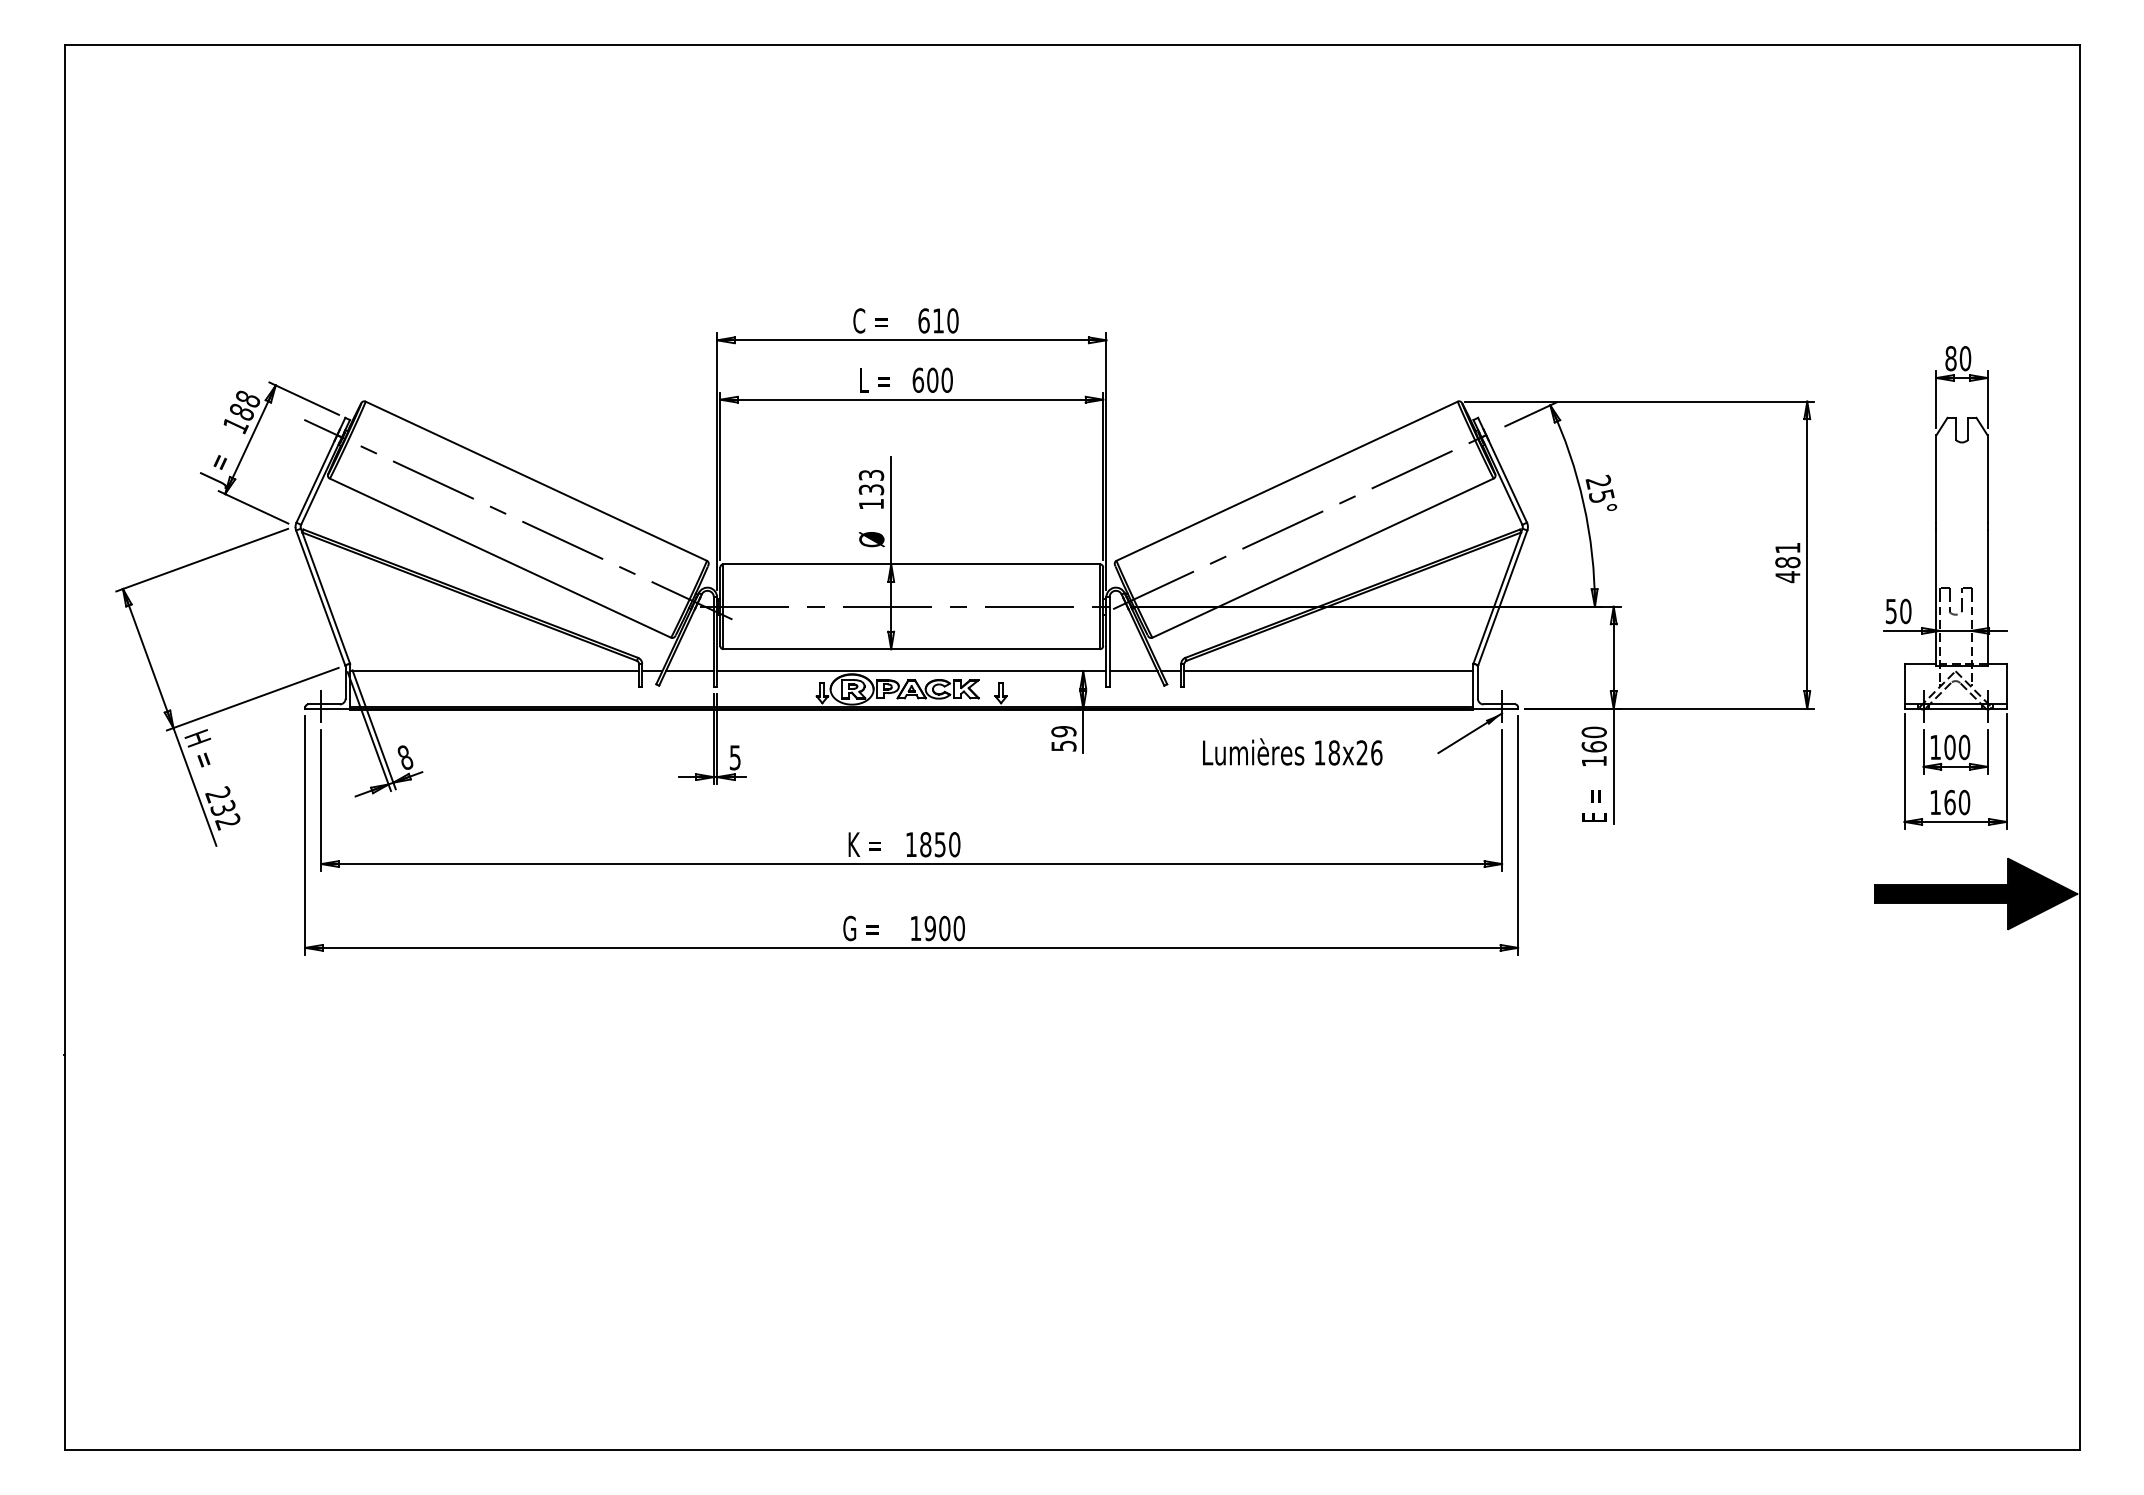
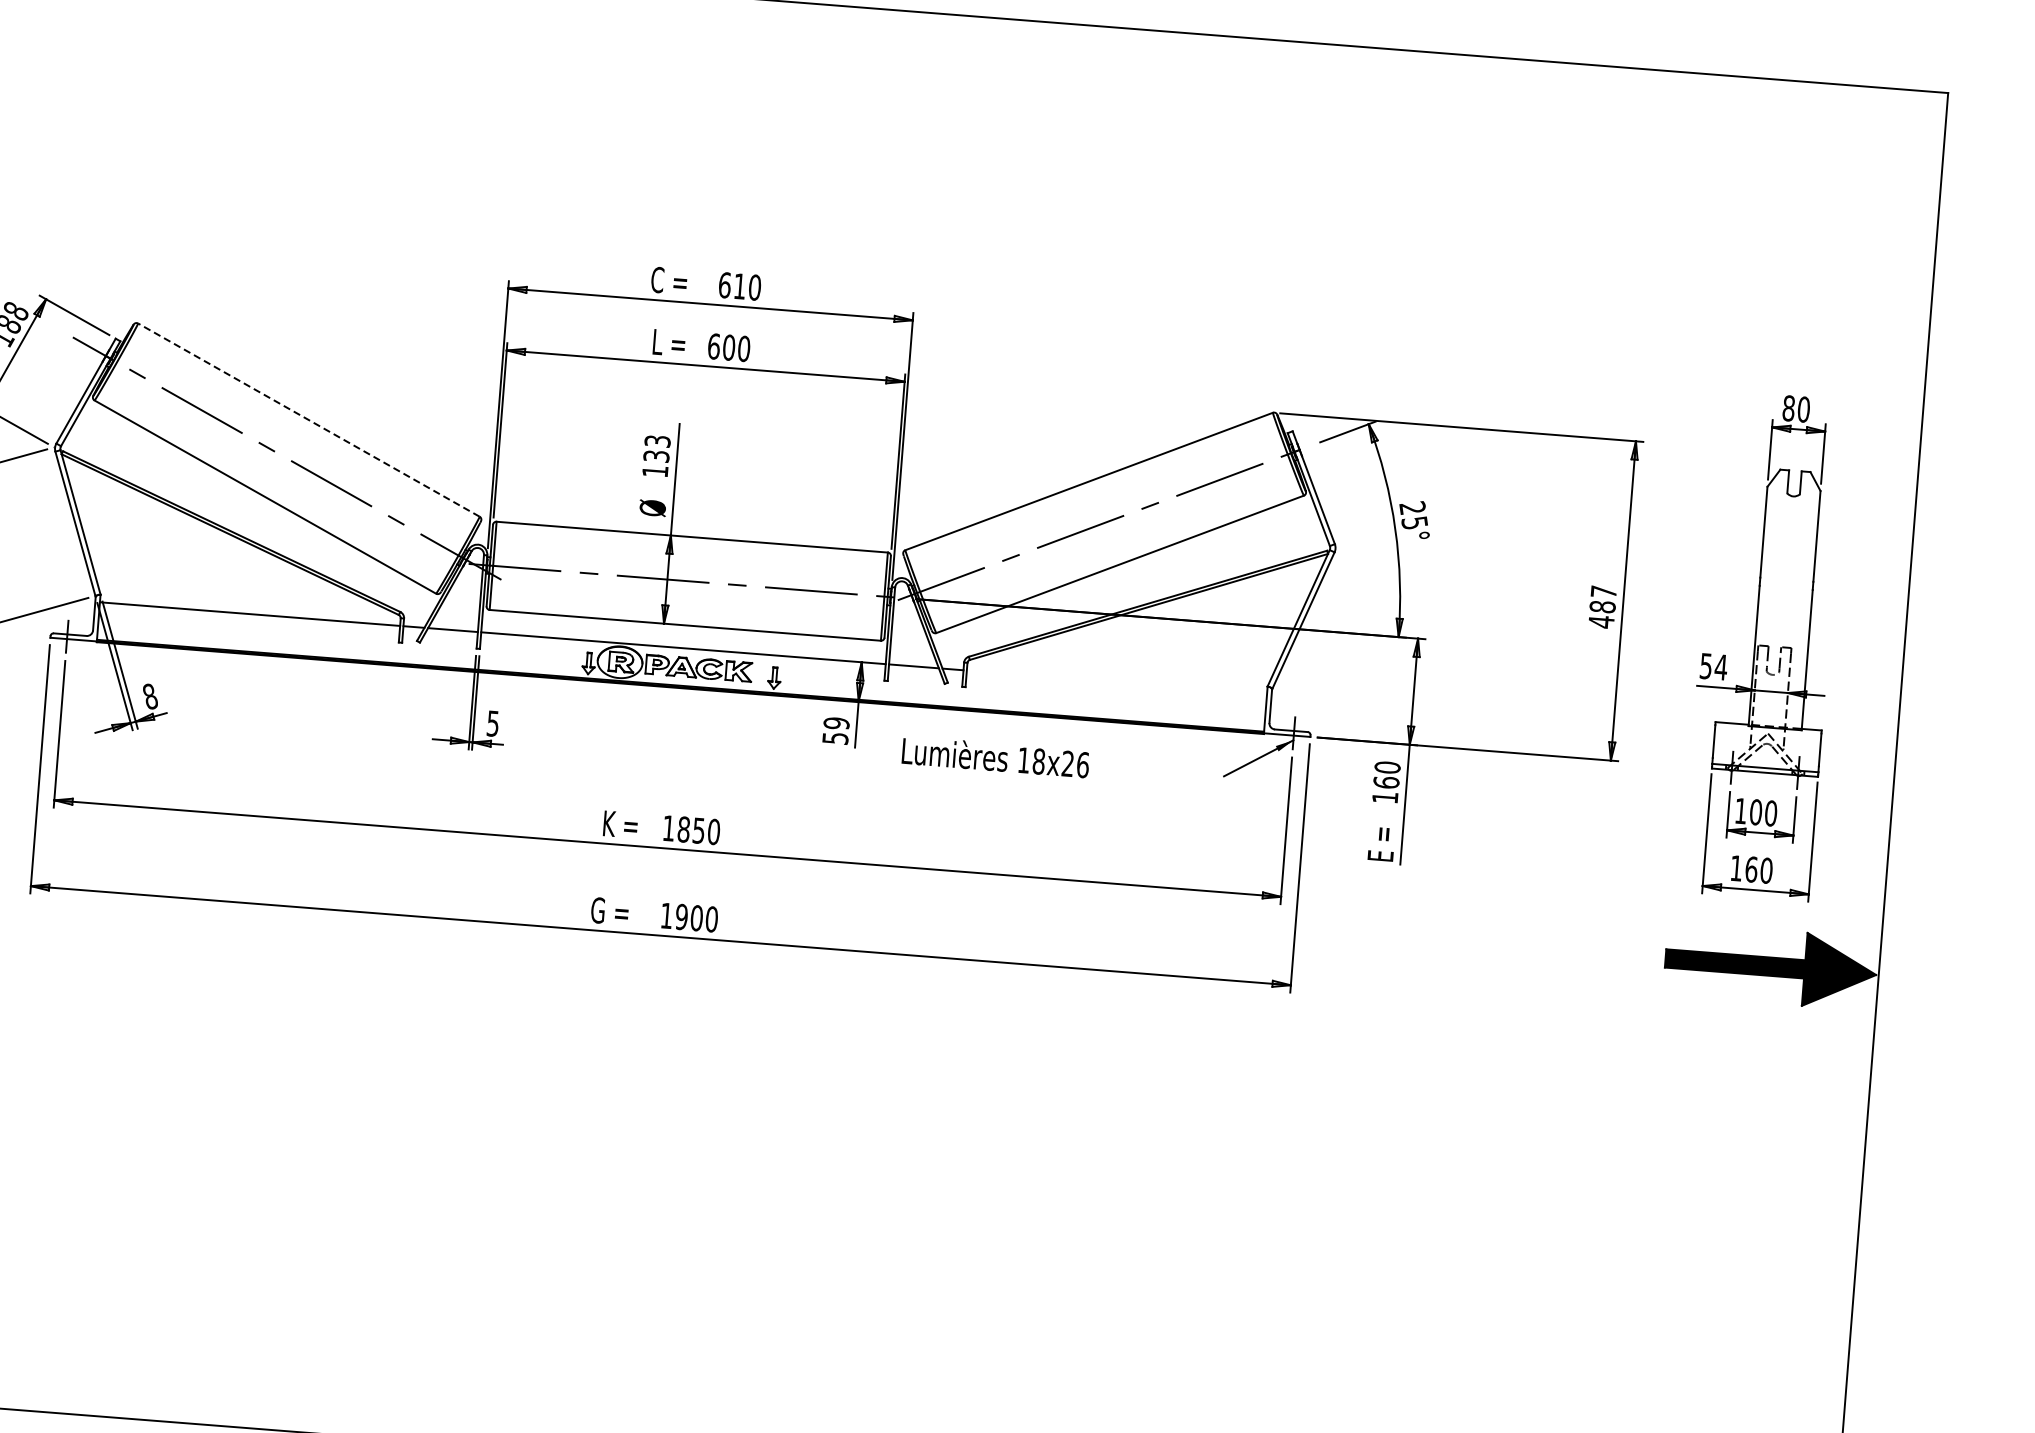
line: (535, 480) -> (308, 419), solid -> dashed
text: (1787, 547) -> (1603, 591), 481 -> 487
text: (1905, 611) -> (1720, 667), 50 -> 54
line: (1328, 671) -> (1116, 682), removed
text: (1292, 751) -> (995, 756), moved

